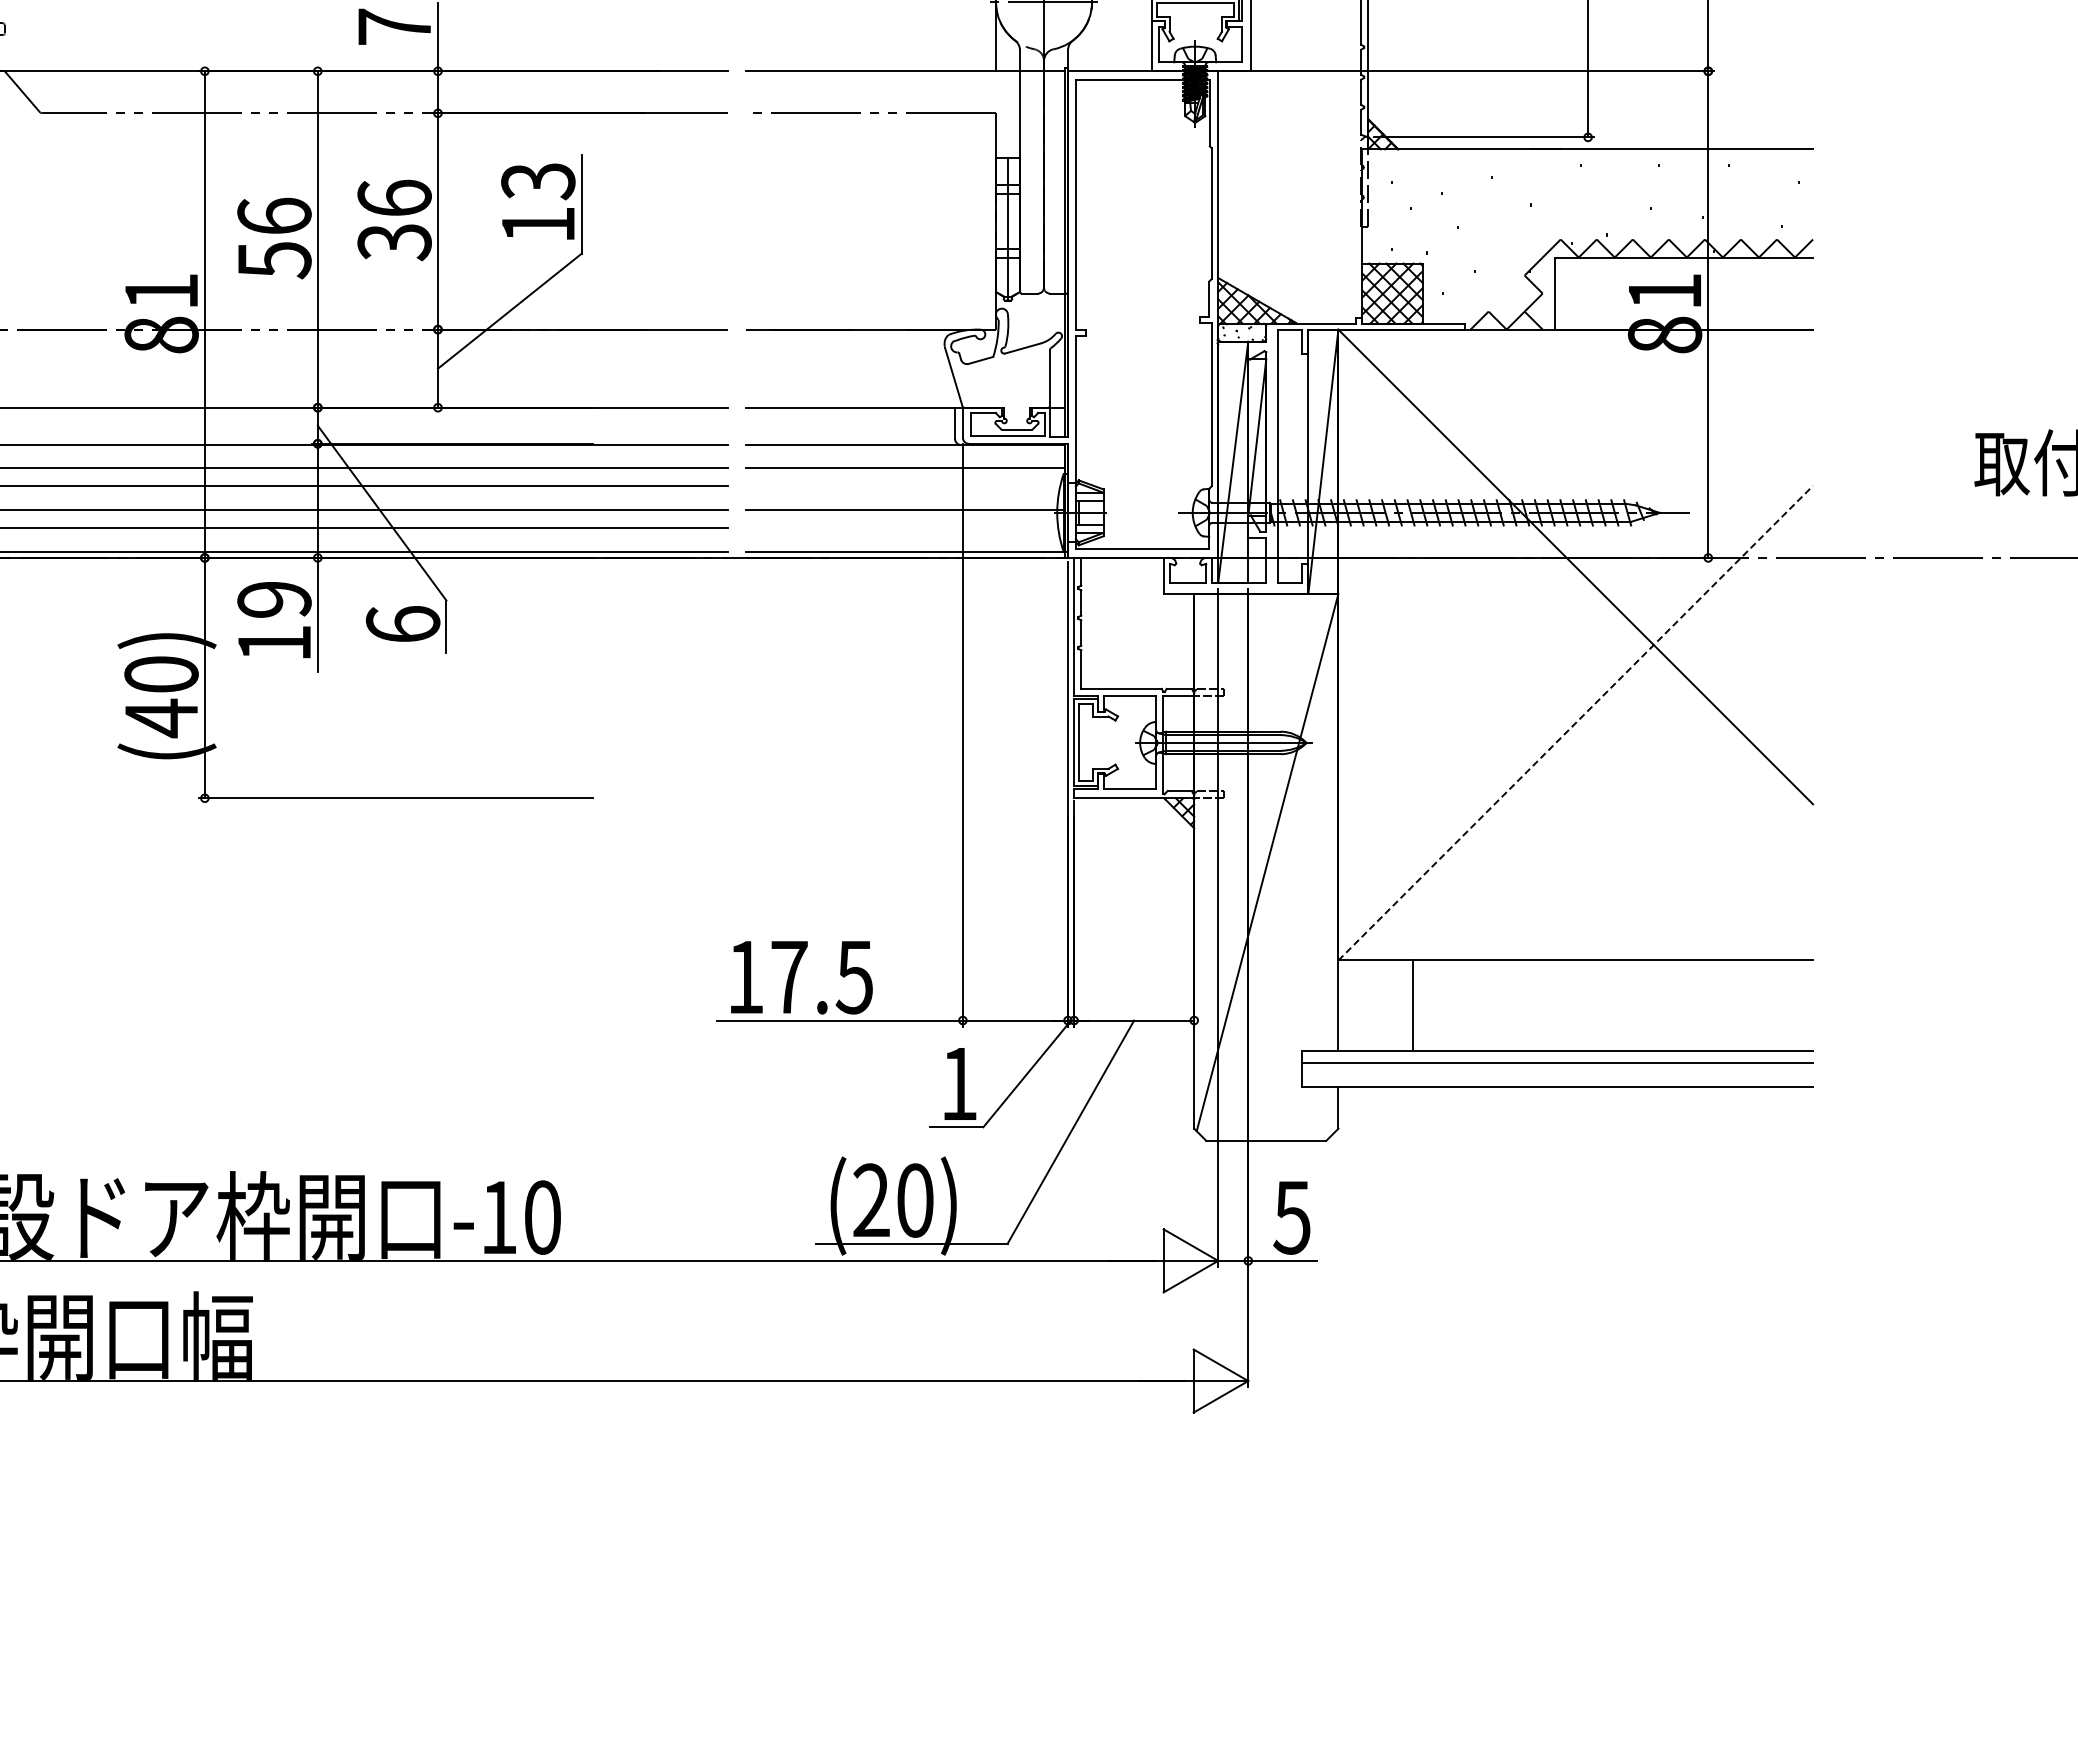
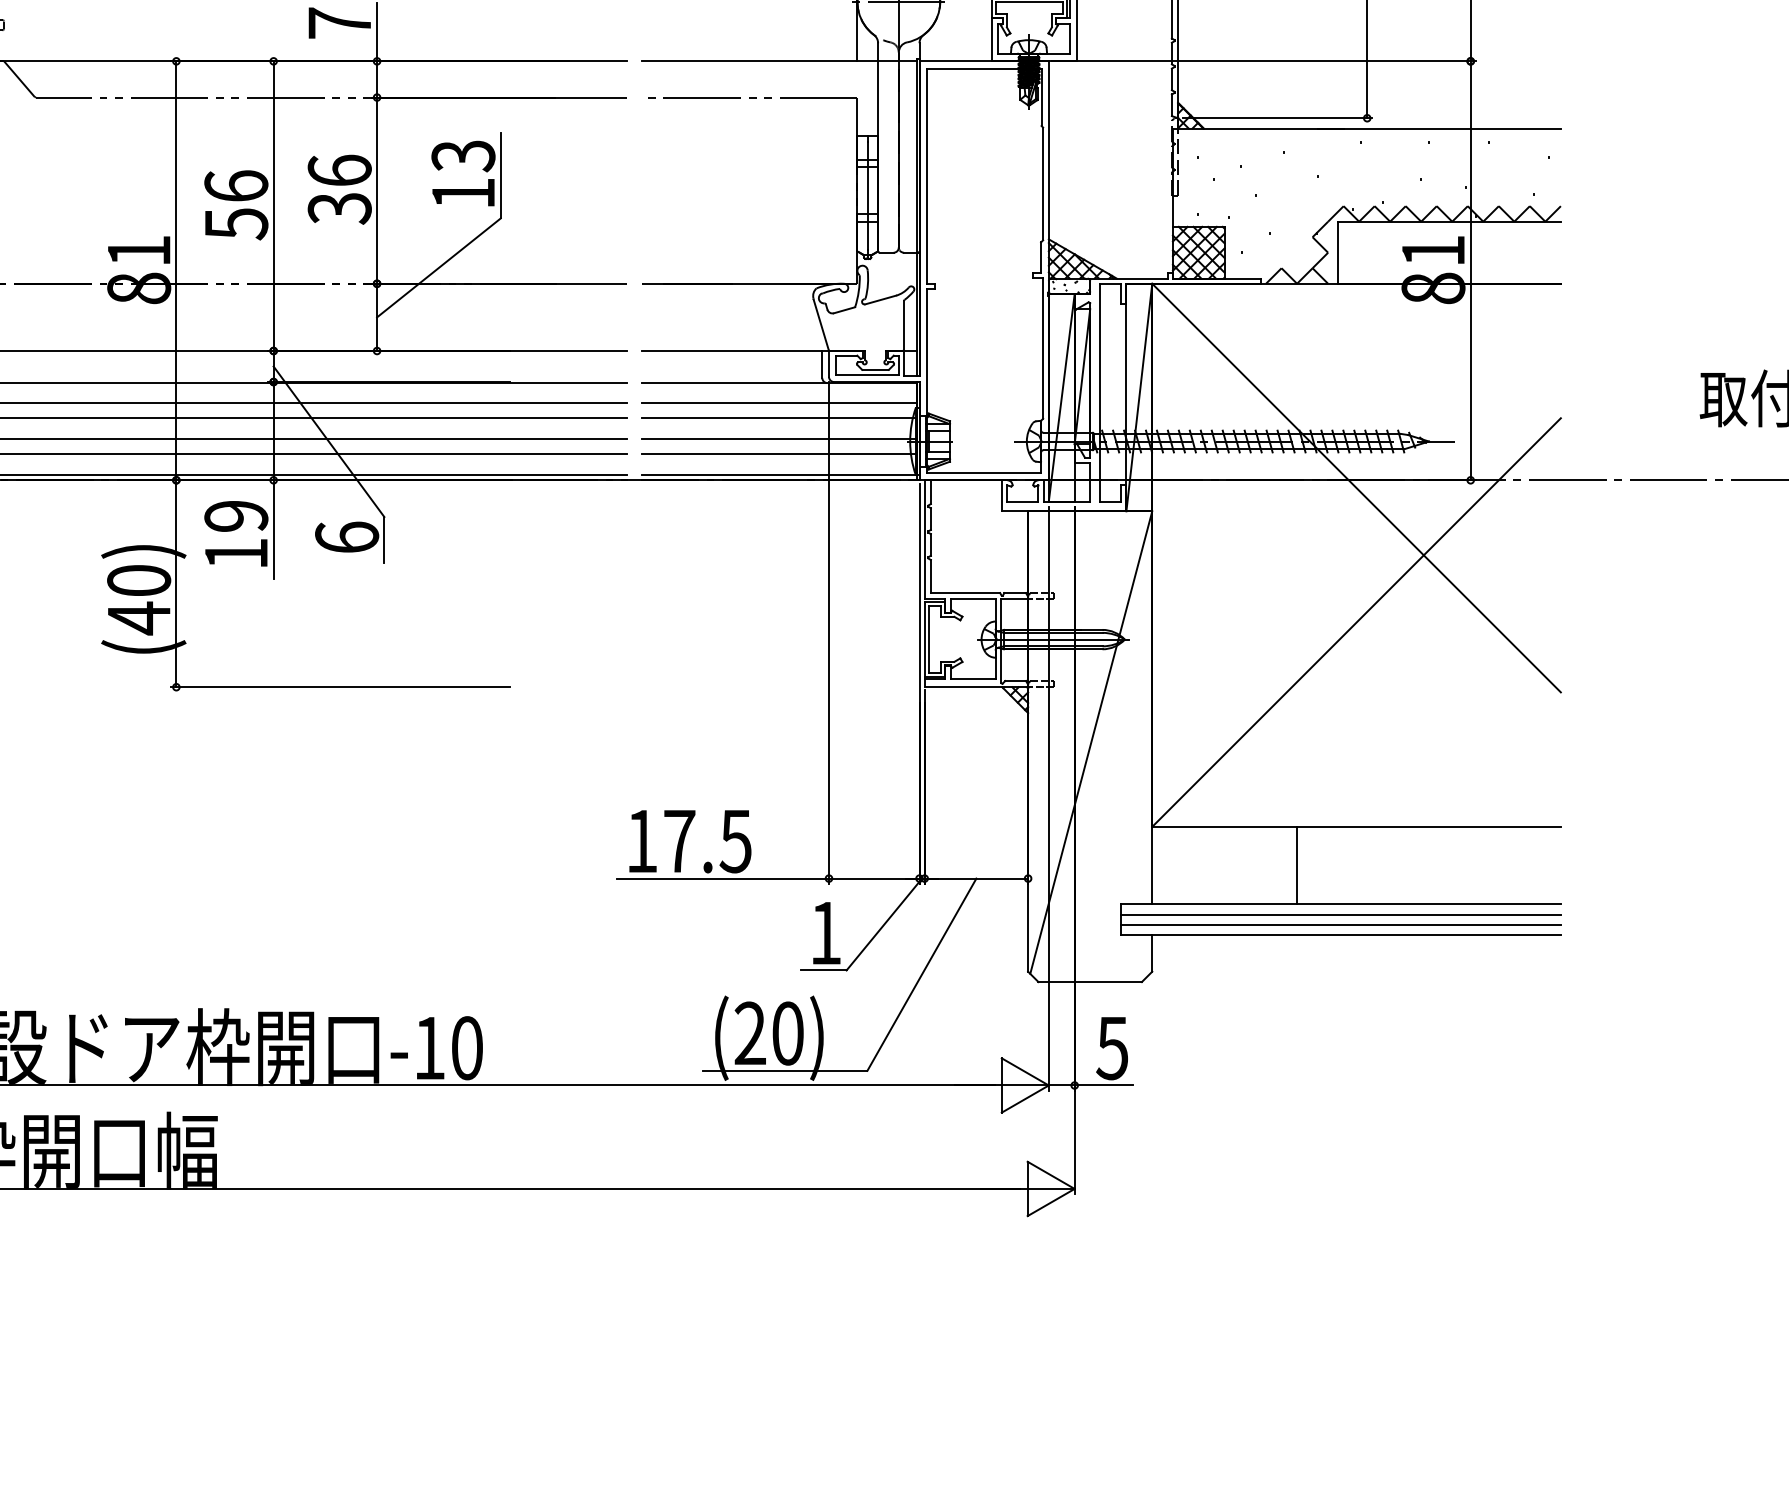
line: (905, 485) -> (779, 417), added
line: (905, 527) -> (779, 454), added
line: (1575, 723) -> (1356, 622), dashed -> solid
line: (1412, 1005) -> (1296, 865), moved
line: (1557, 1074) -> (1340, 925), added

